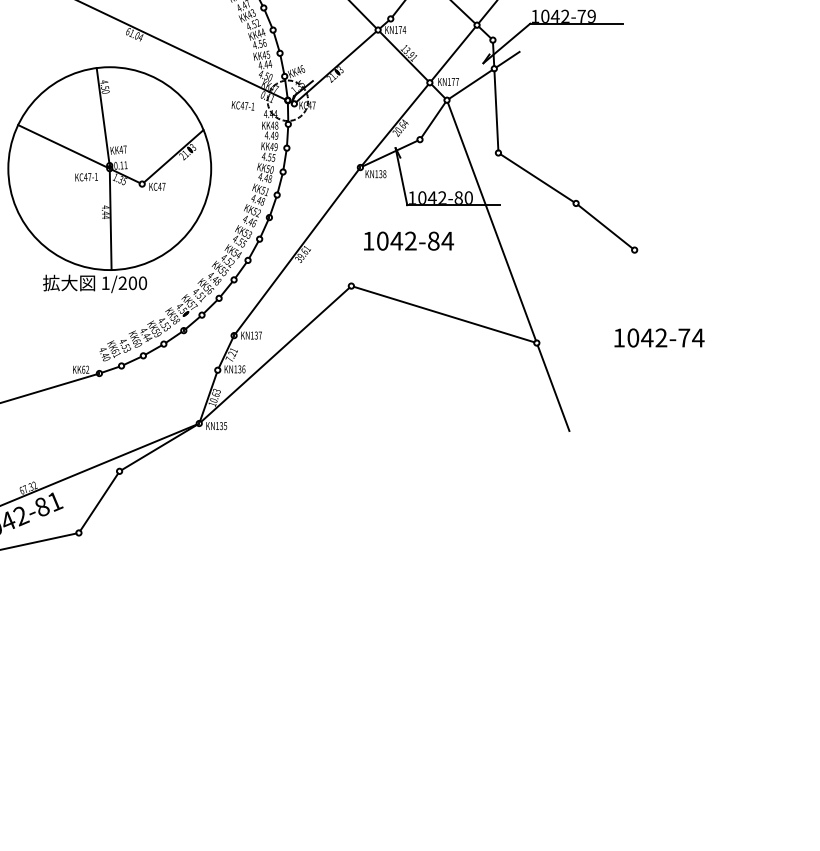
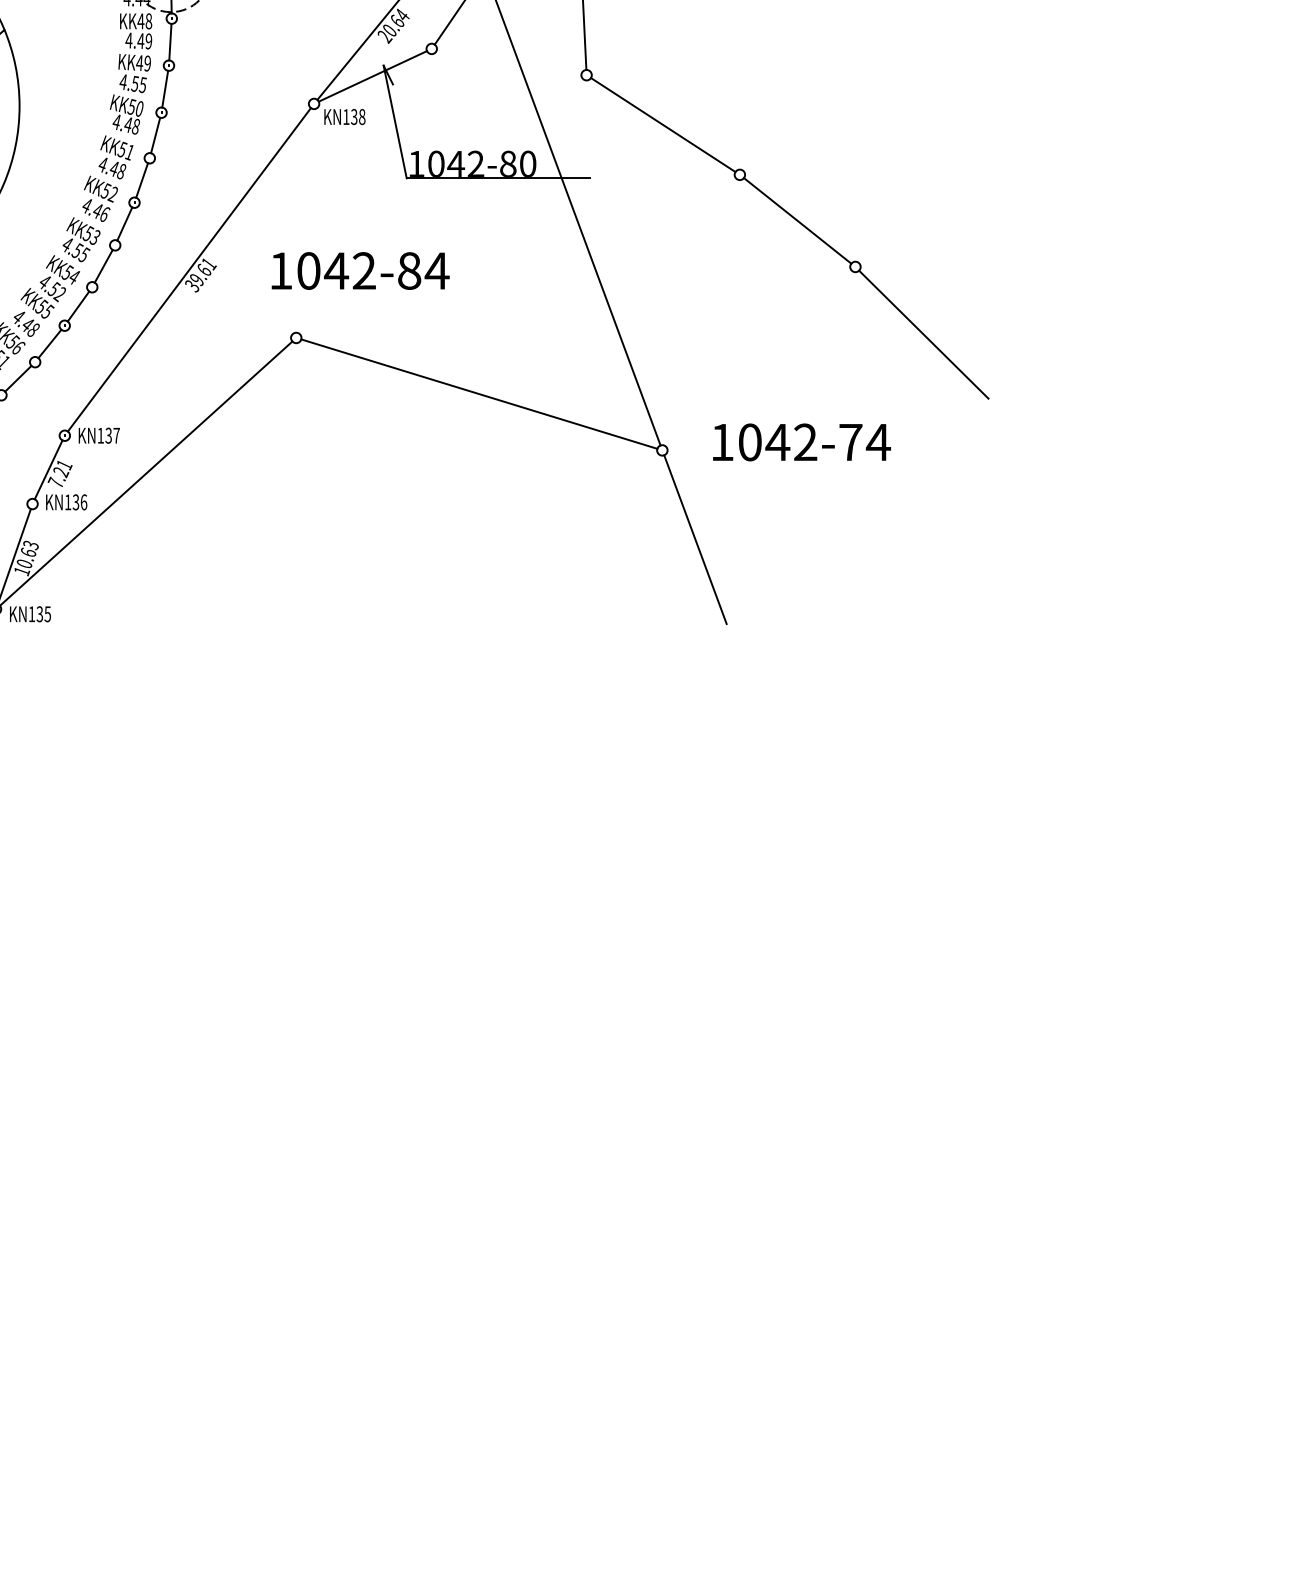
text: (409, 240) -> (361, 269), moved
line: (669, 284) -> (924, 334), added
text: (659, 337) -> (801, 441), moved

